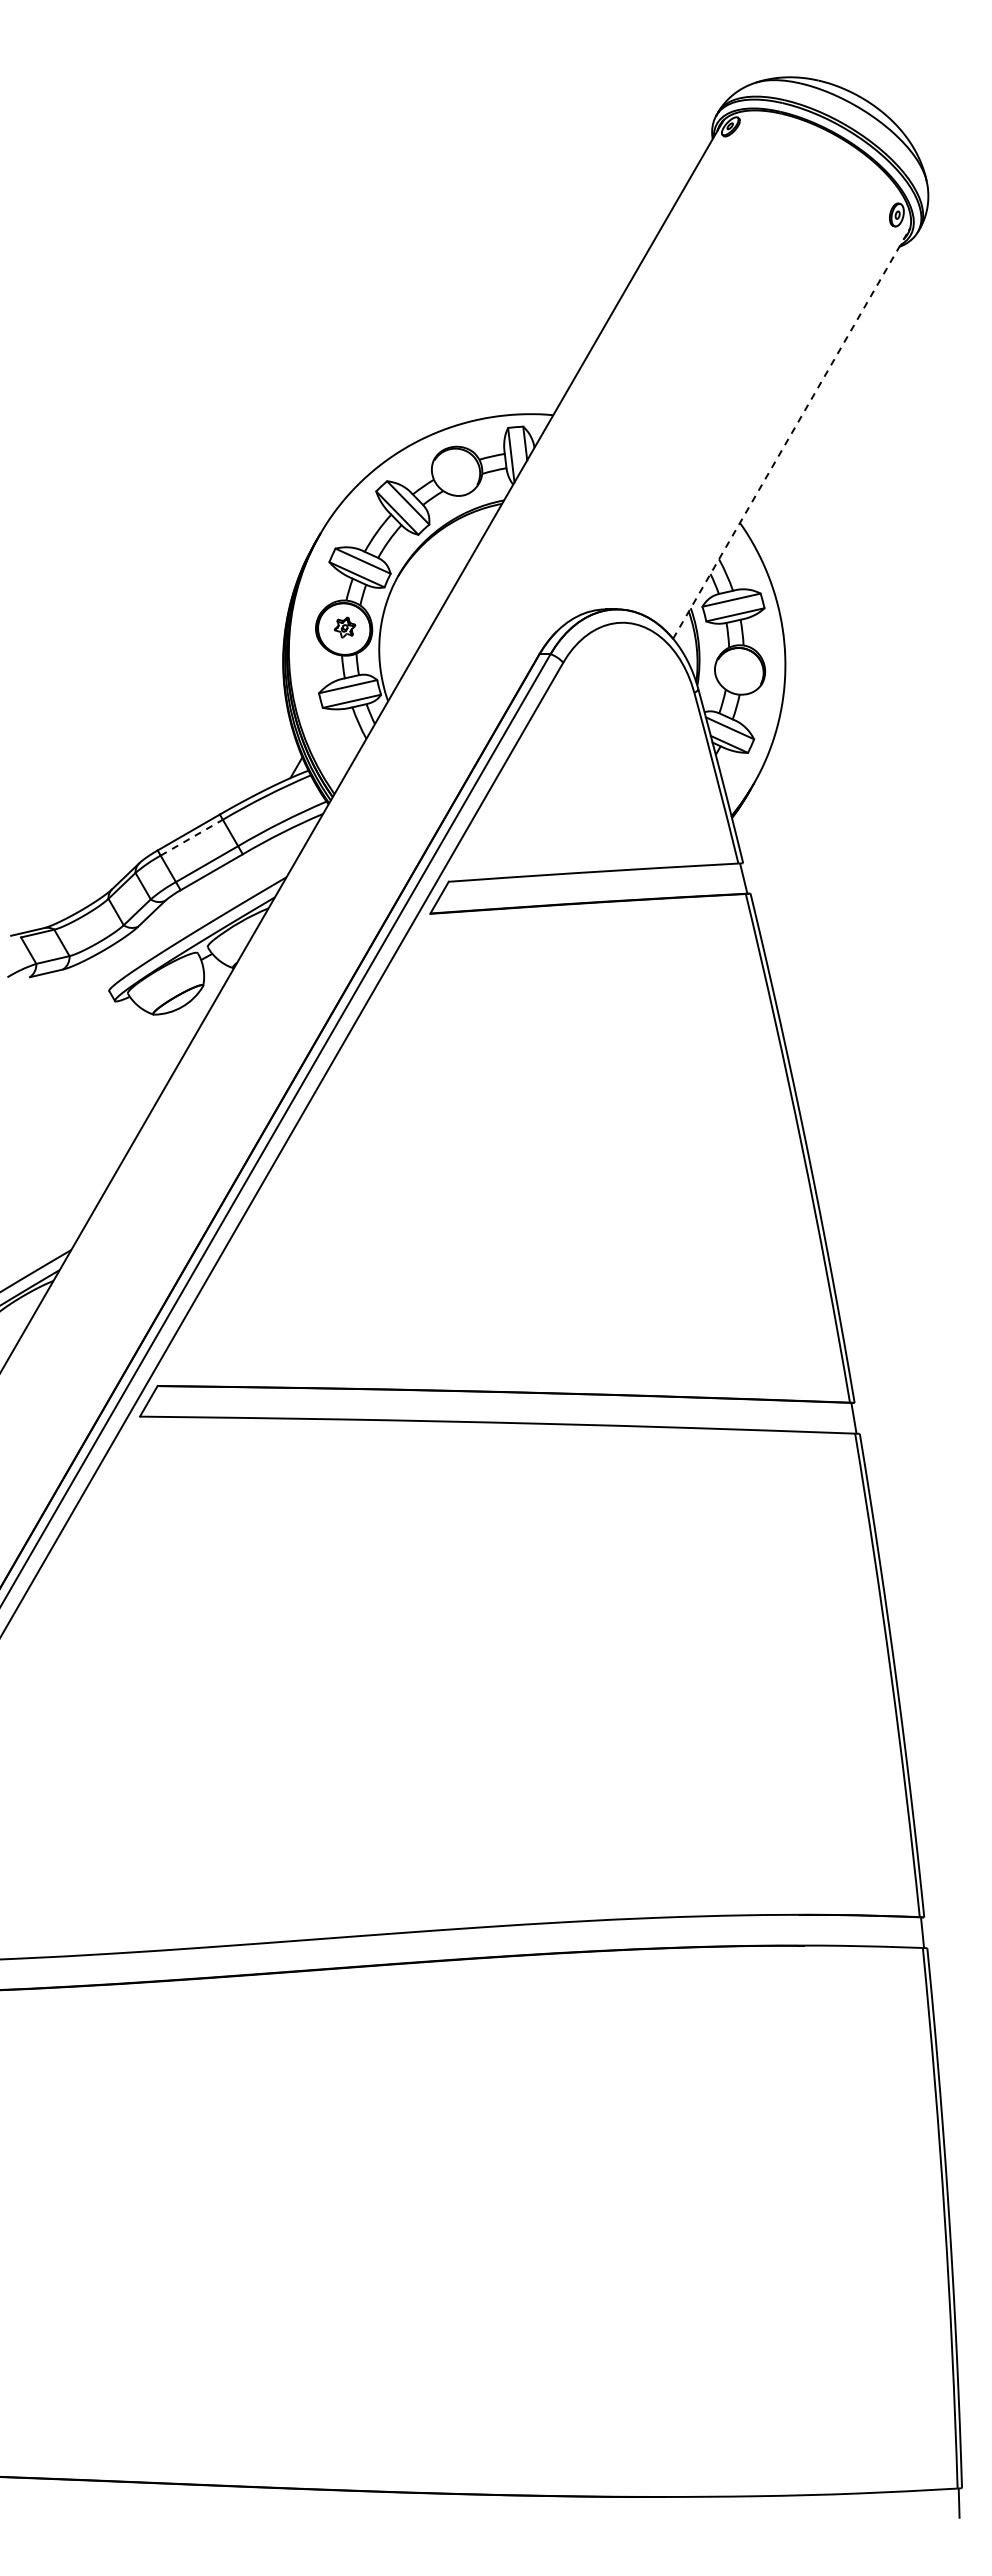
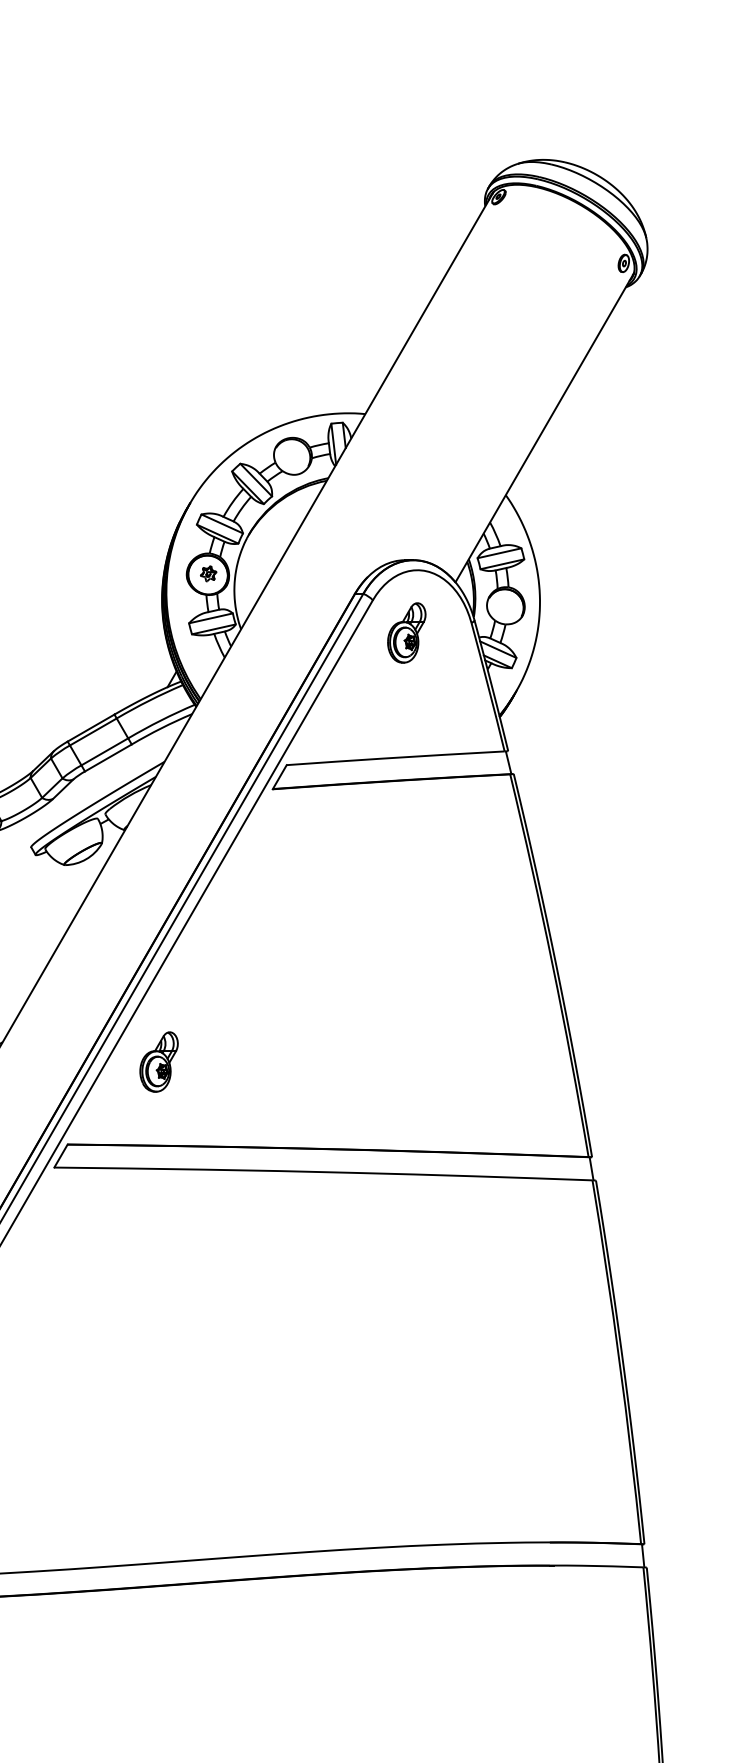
line: (792, 432) -> (545, 427), dashed -> solid
part: (608, 705) -> (406, 632), added
line: (191, 837) -> (93, 731), dashed -> solid
part: (278, 1276) -> (158, 1062), added

